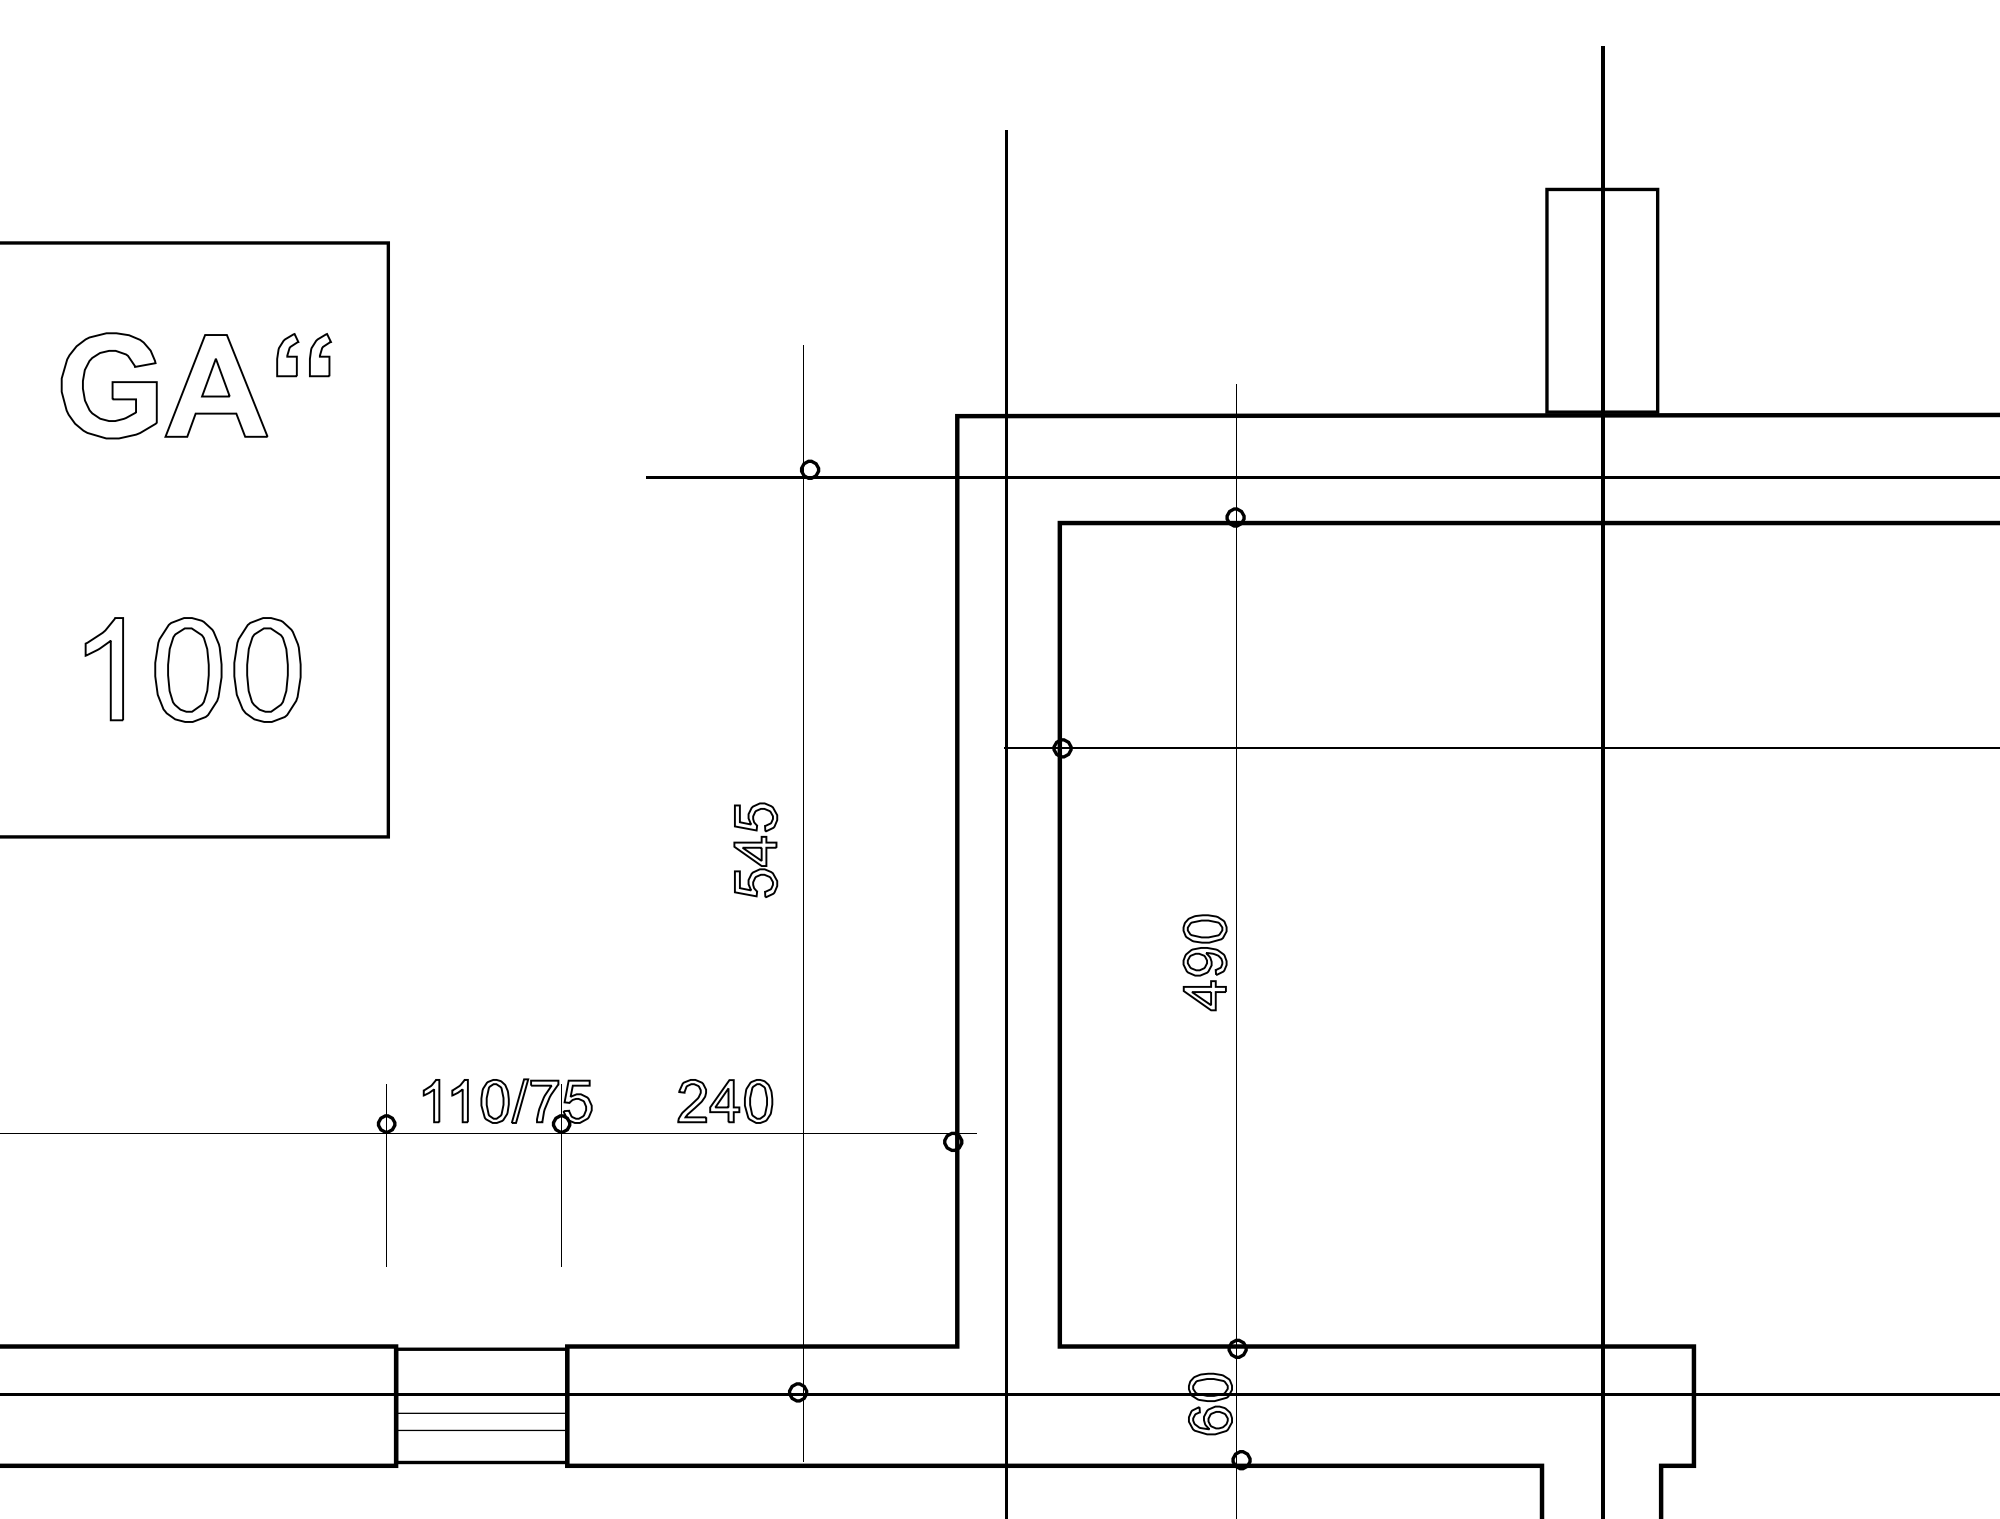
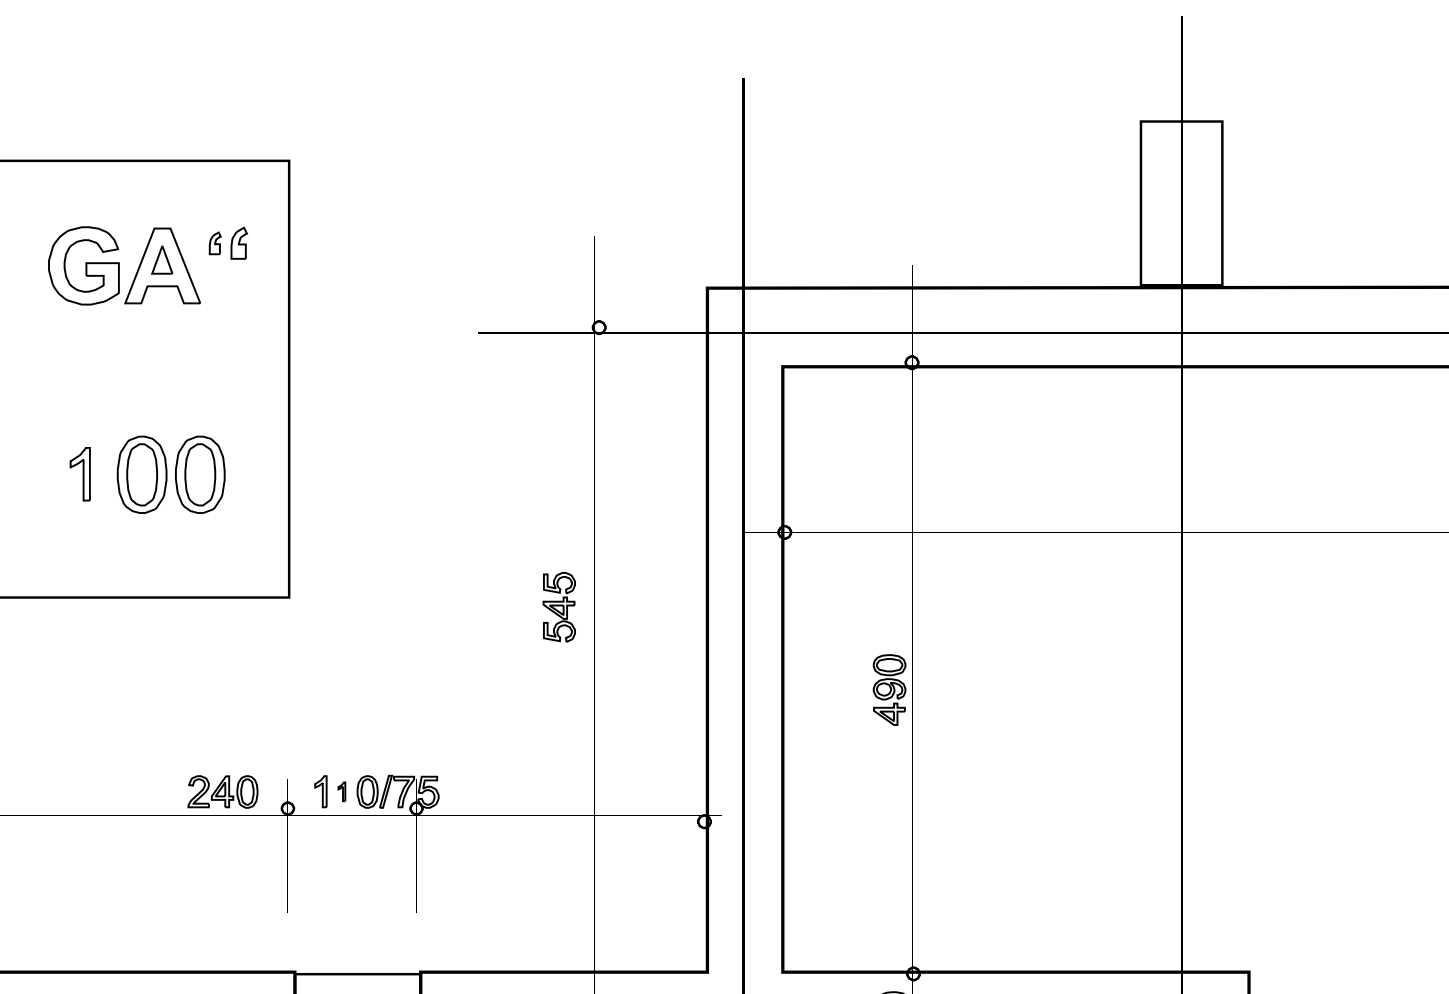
part: (287, 355) -> (215, 243), size x0.7
part: (103, 669) -> (79, 474), size x0.7
part: (459, 1101) -> (341, 792), size x0.6
part: (725, 1101) -> (223, 792), moved

